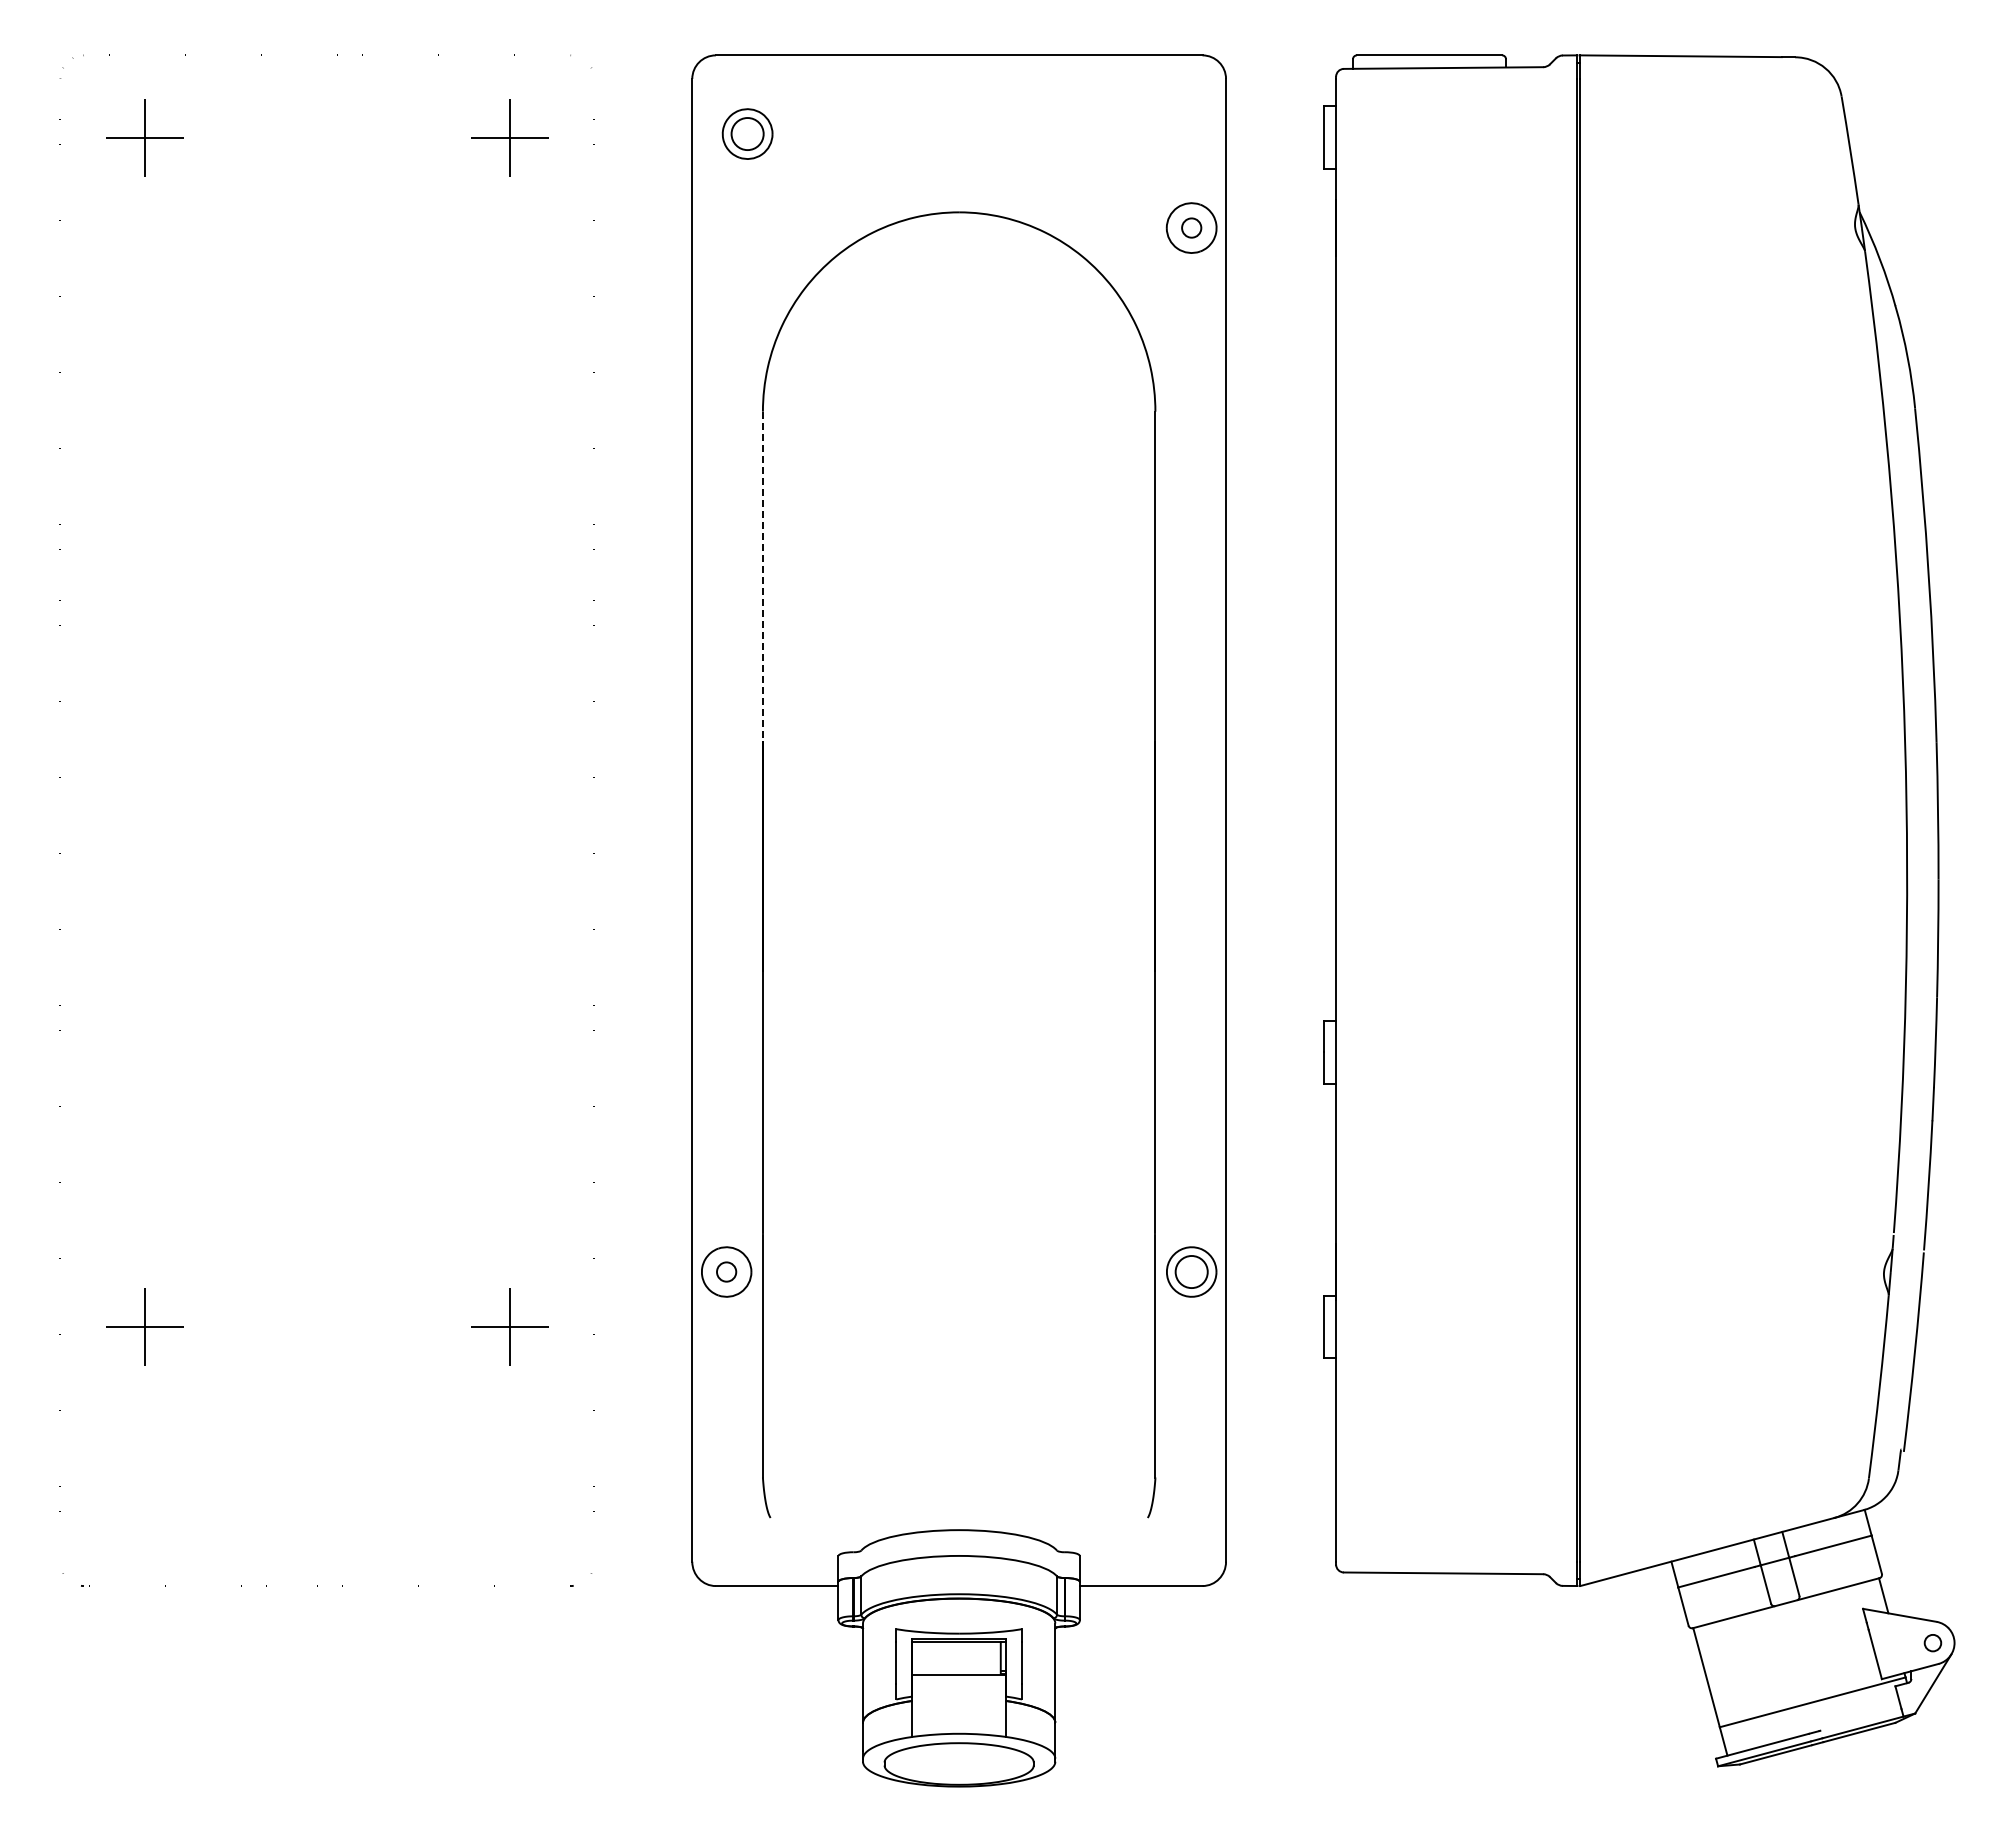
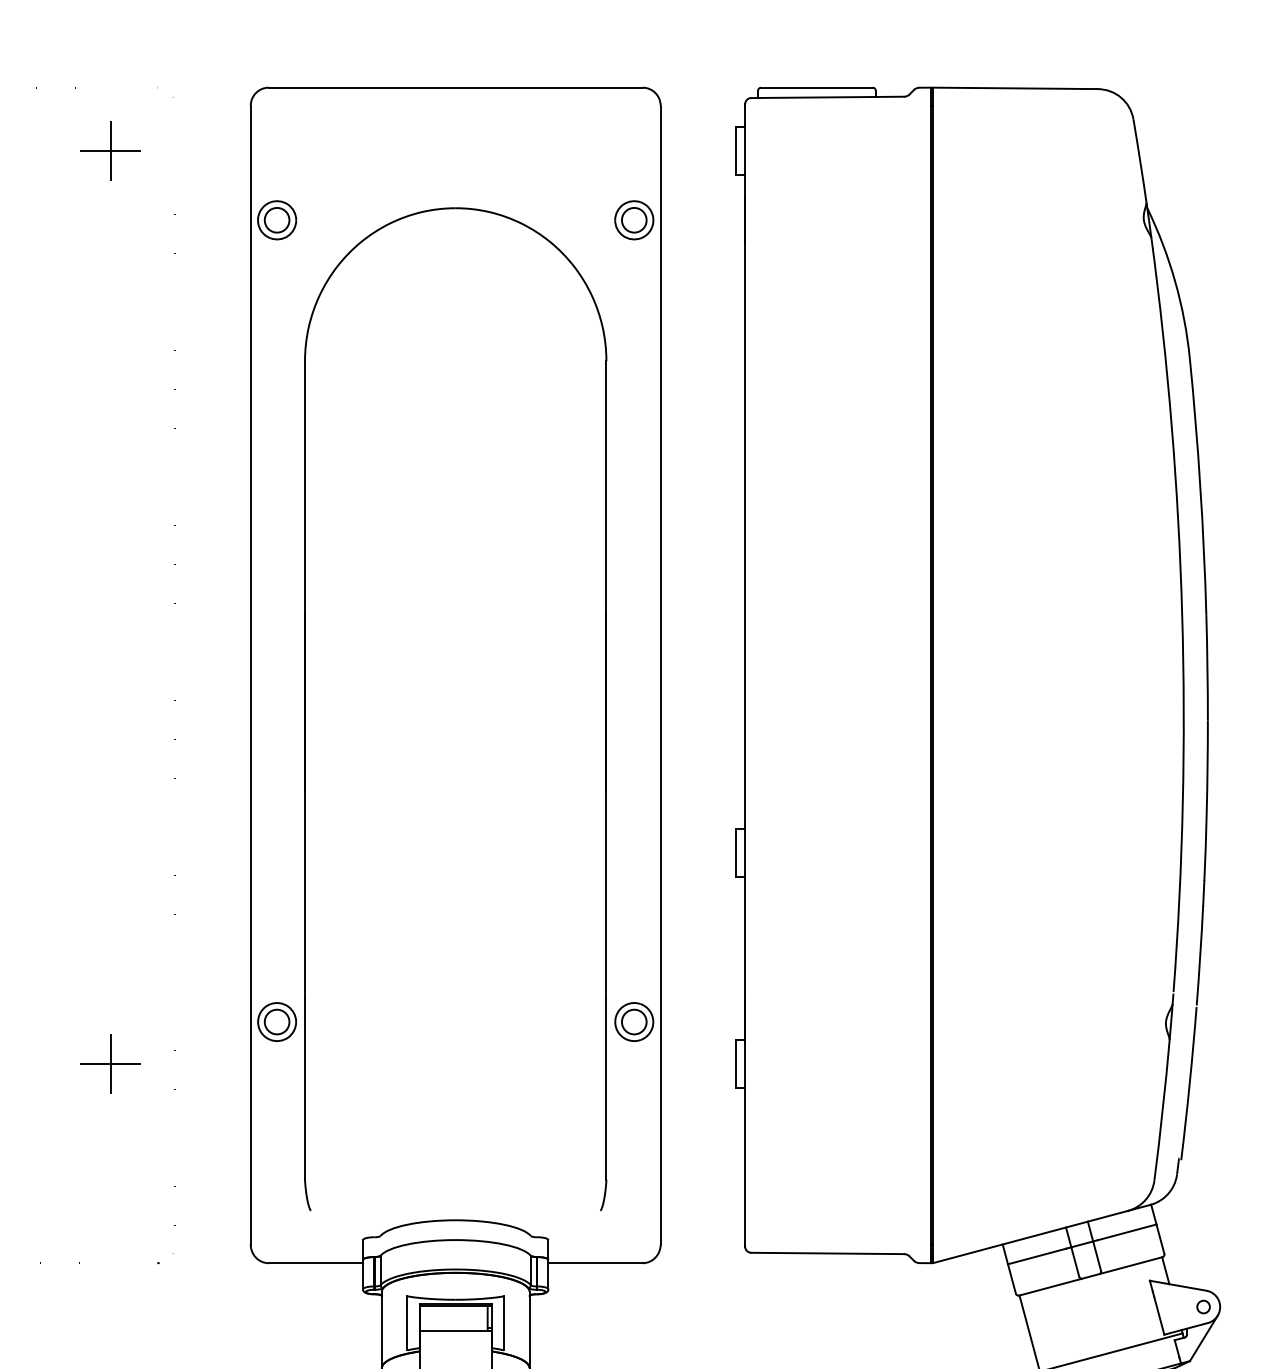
part: (747, 133) -> (277, 219), moved
circle: (1191, 228) -> (634, 220), size x1.67
line: (762, 577) -> (304, 488), dashed -> solid
circle: (726, 1271) -> (277, 1021), size x1.67

